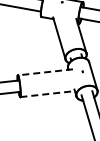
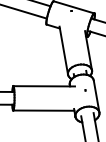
line: (45, 72) -> (44, 86), dashed -> solid
line: (48, 94) -> (44, 111), dashed -> solid

